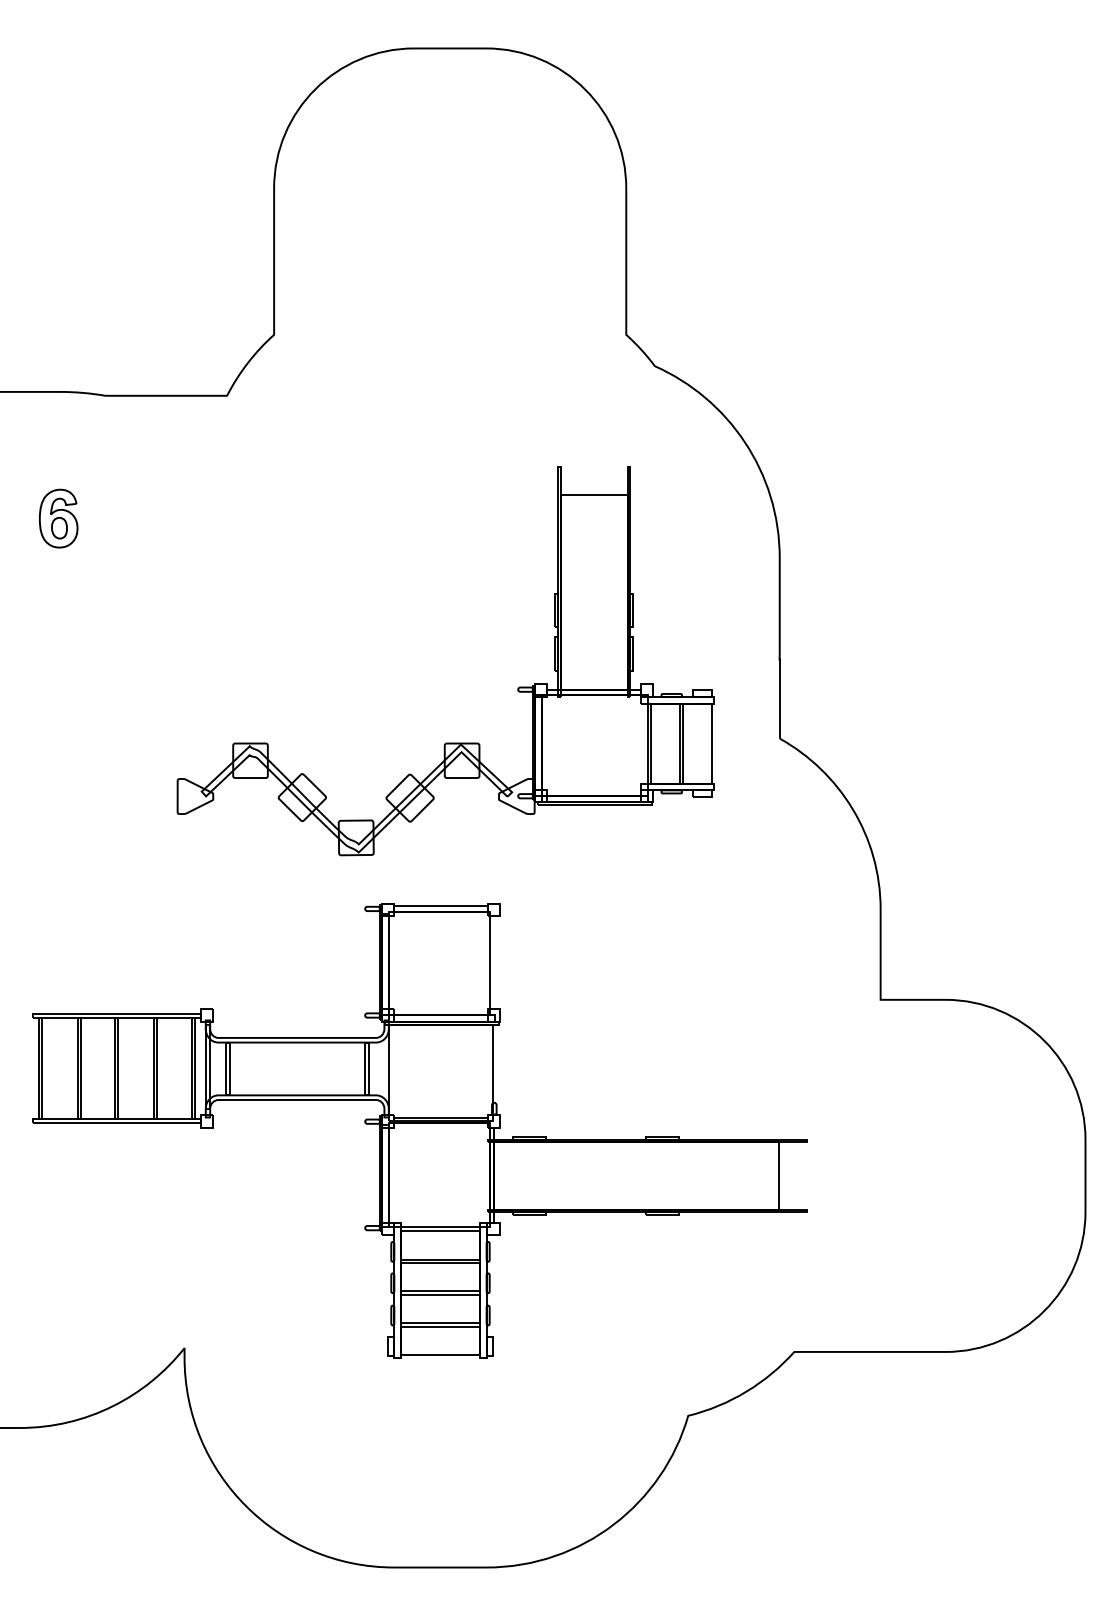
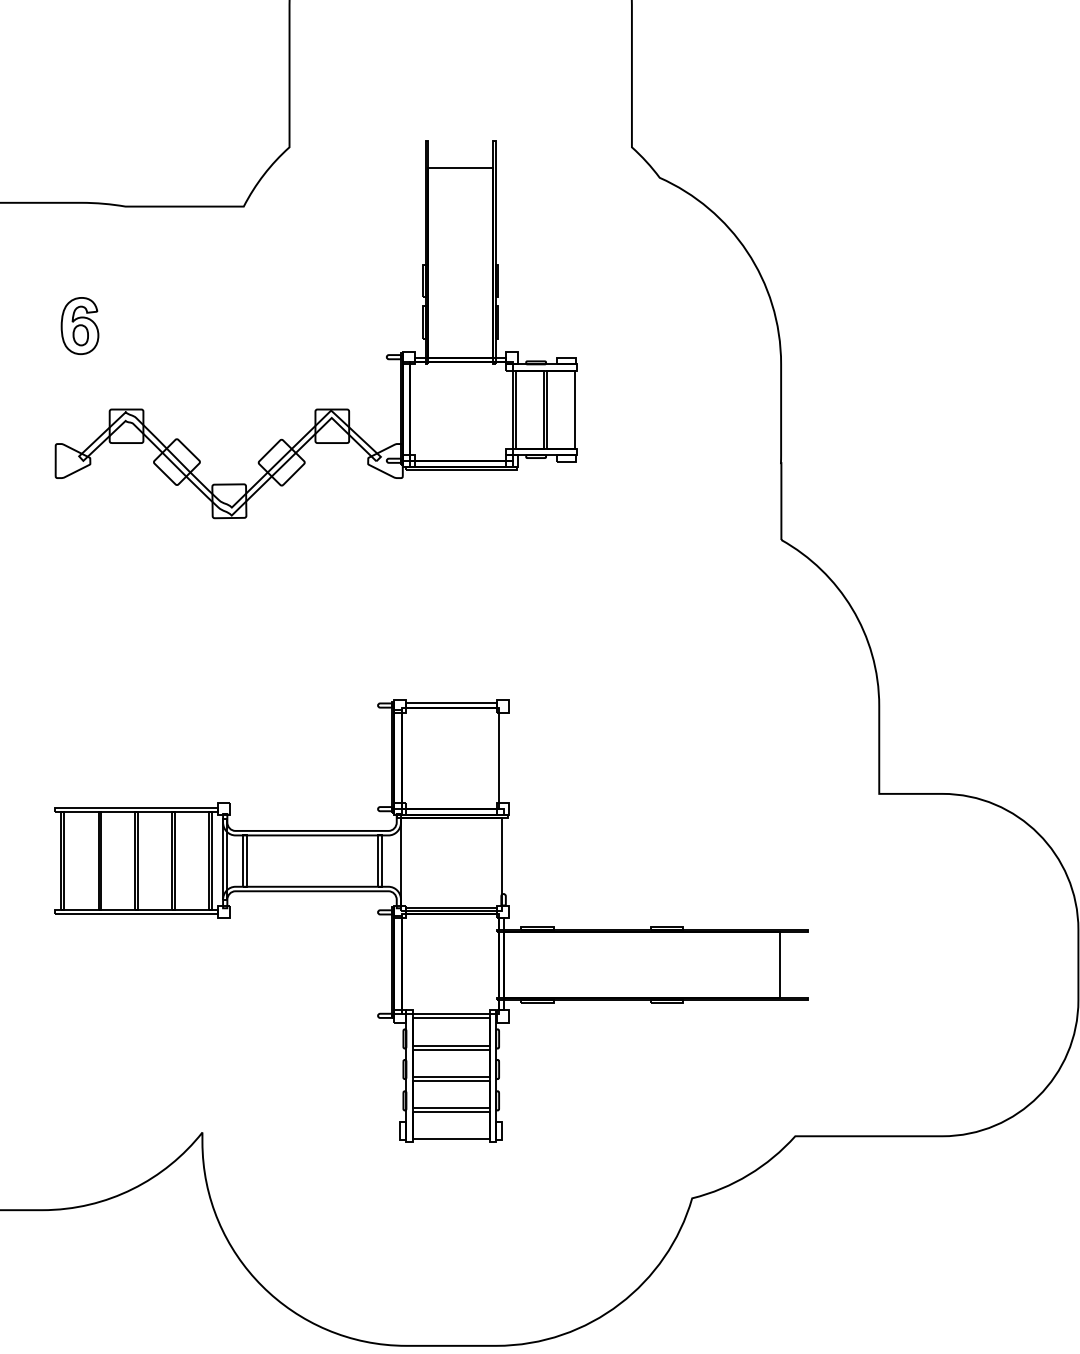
part: (517, 688) -> (386, 356), moved

